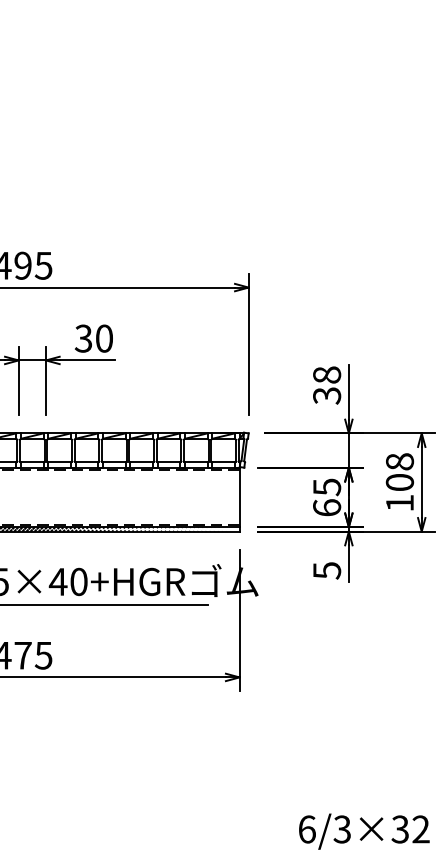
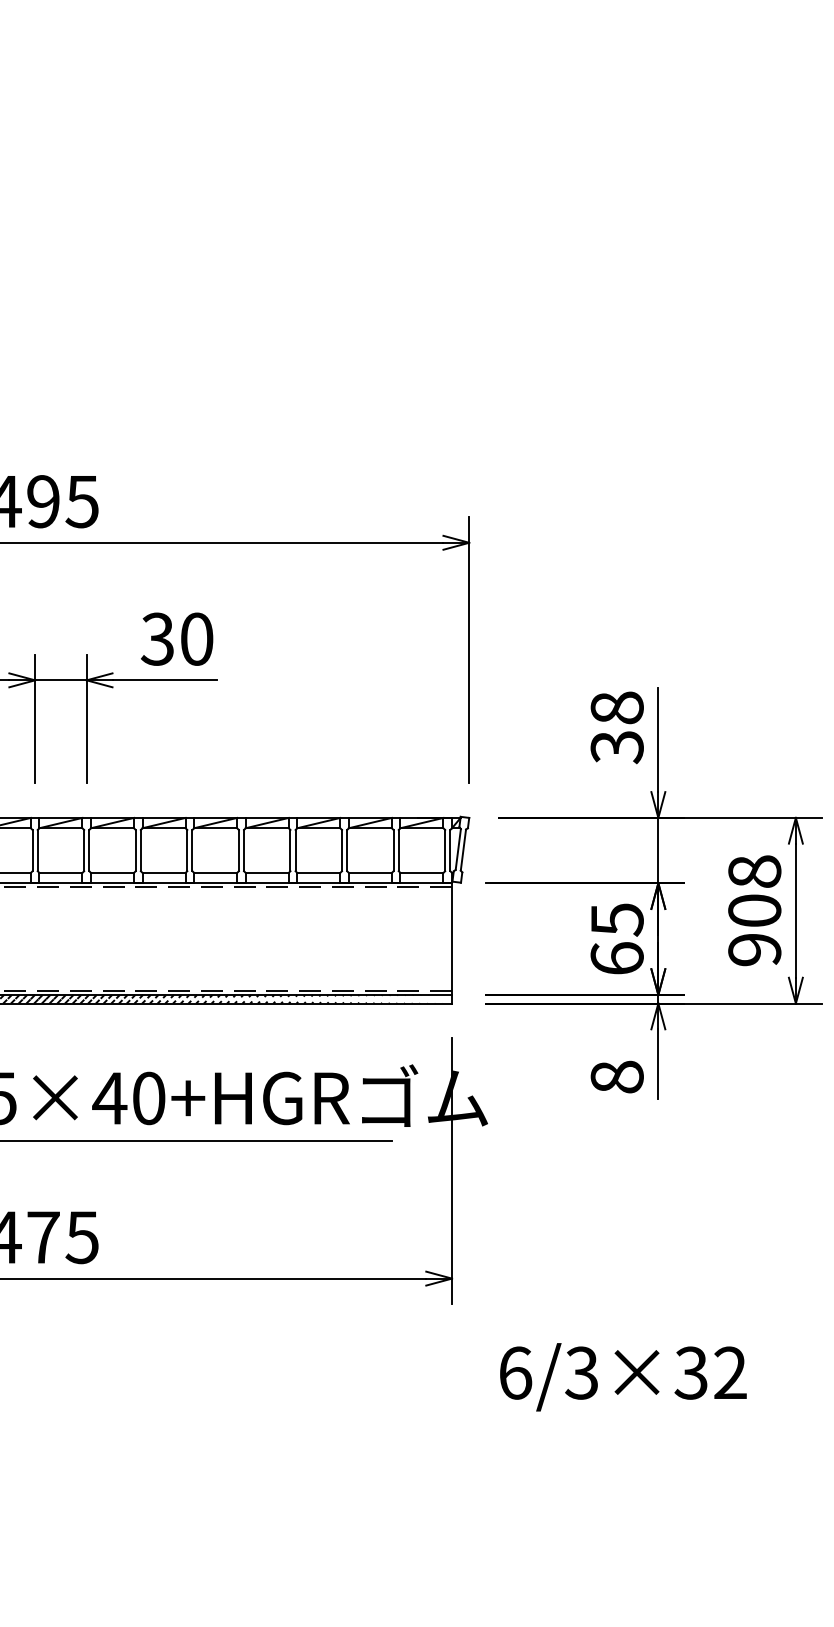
text: (399, 502) -> (753, 948), 108 -> 908
text: (327, 570) -> (618, 1076), 5 -> 8
text: (364, 831) -> (623, 1376), moved

